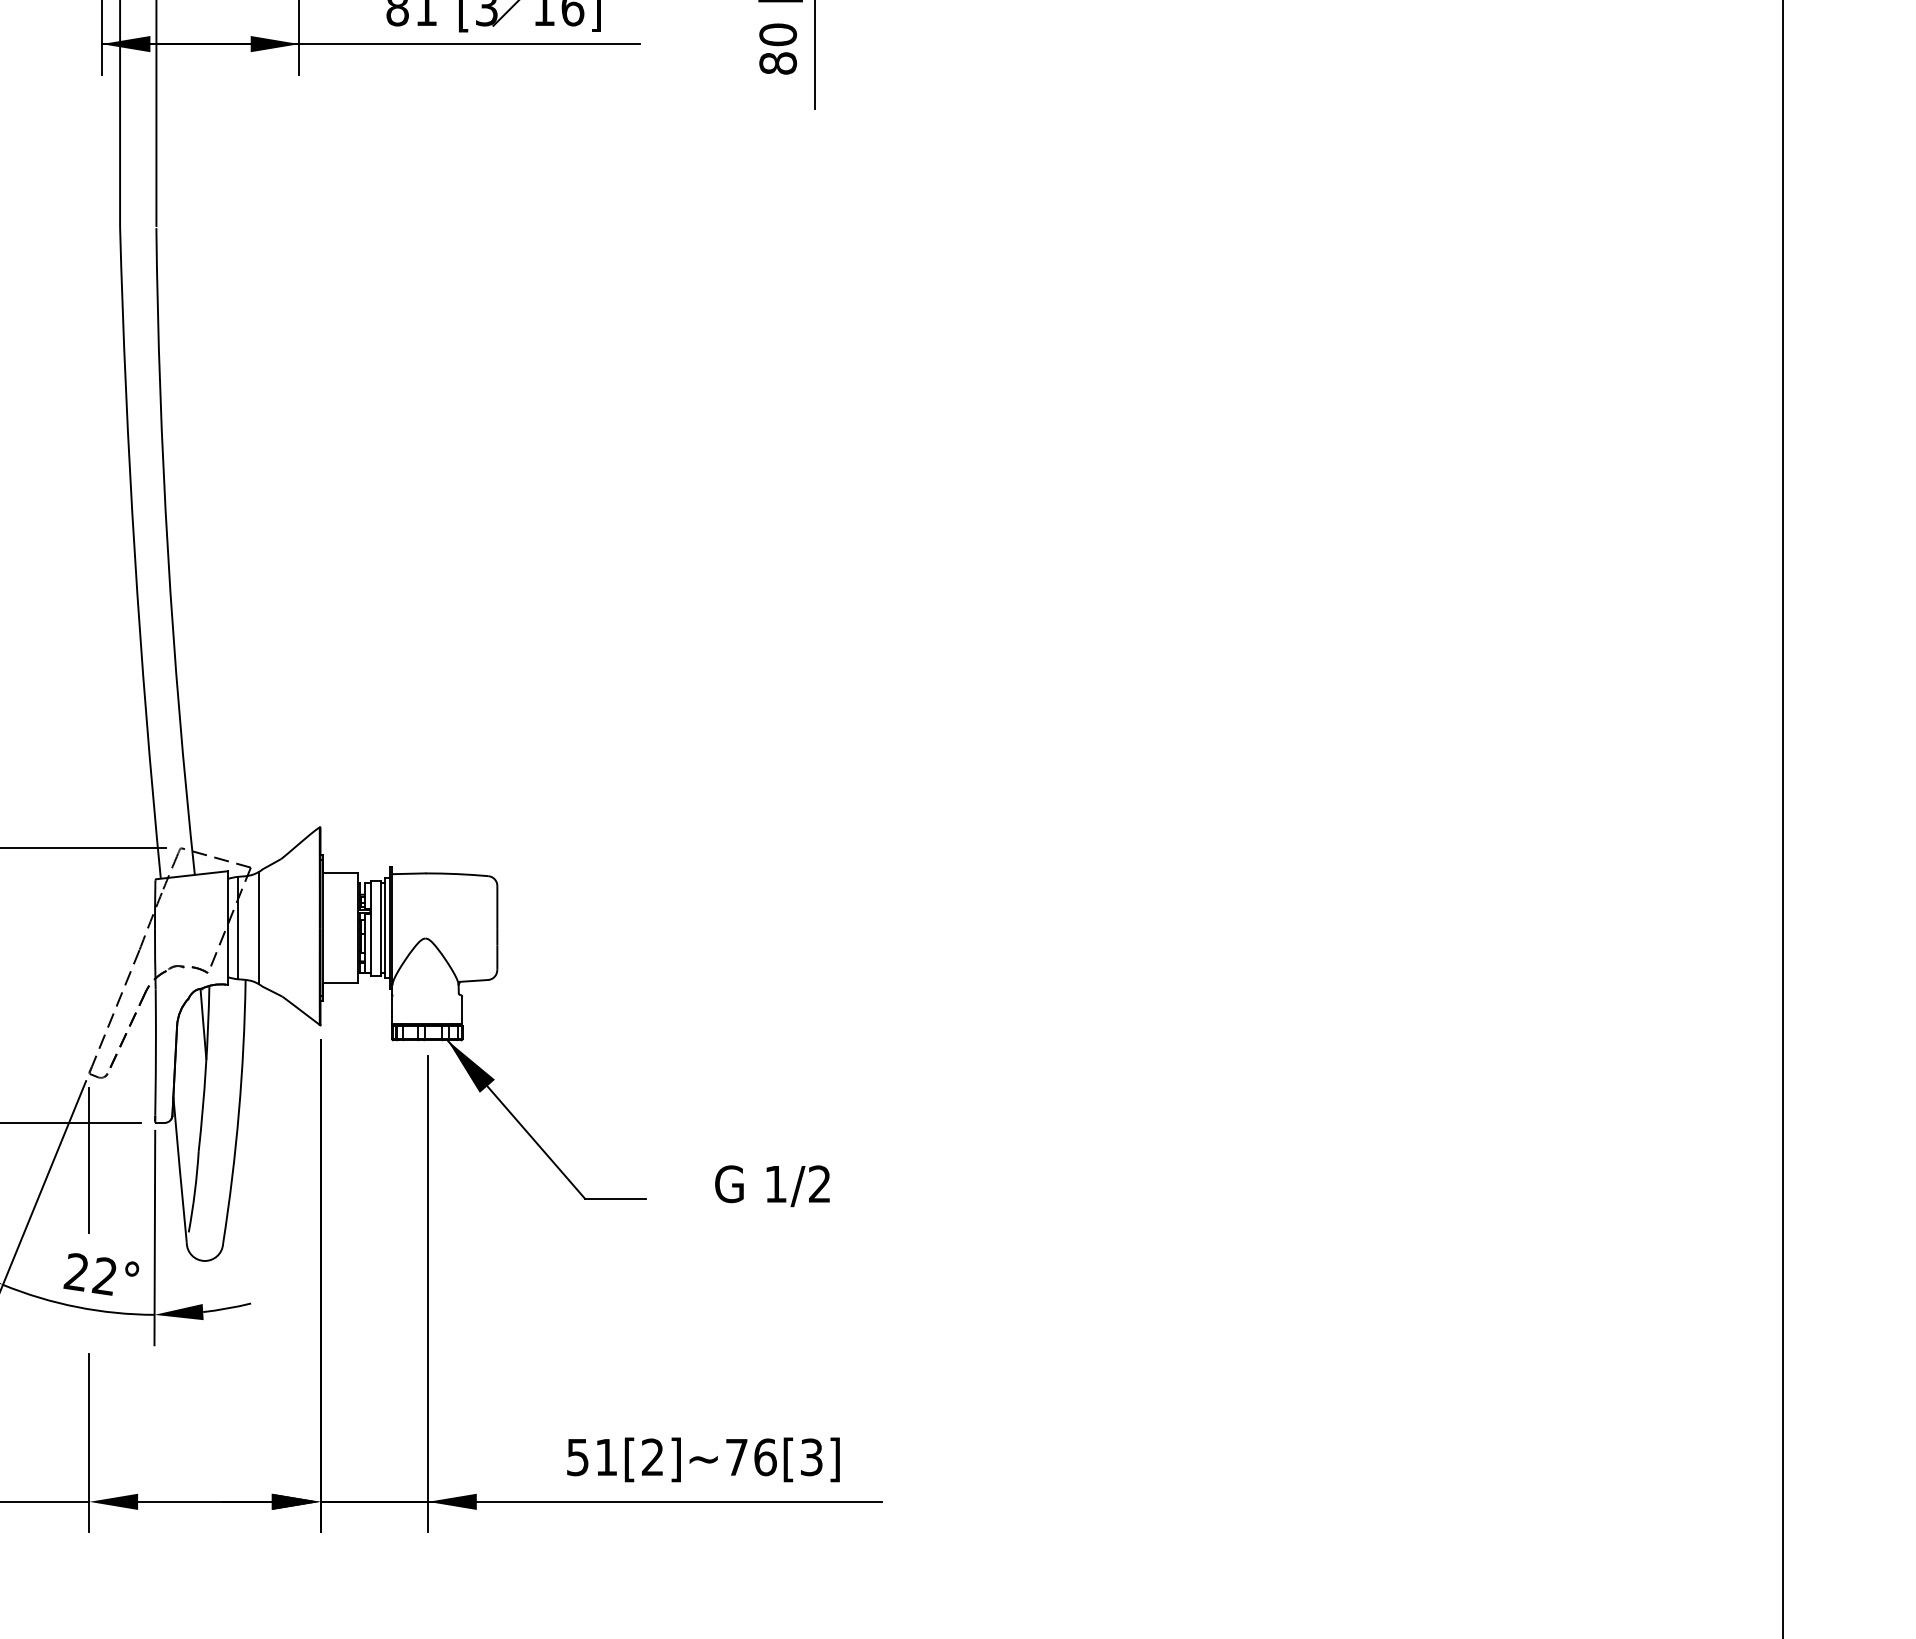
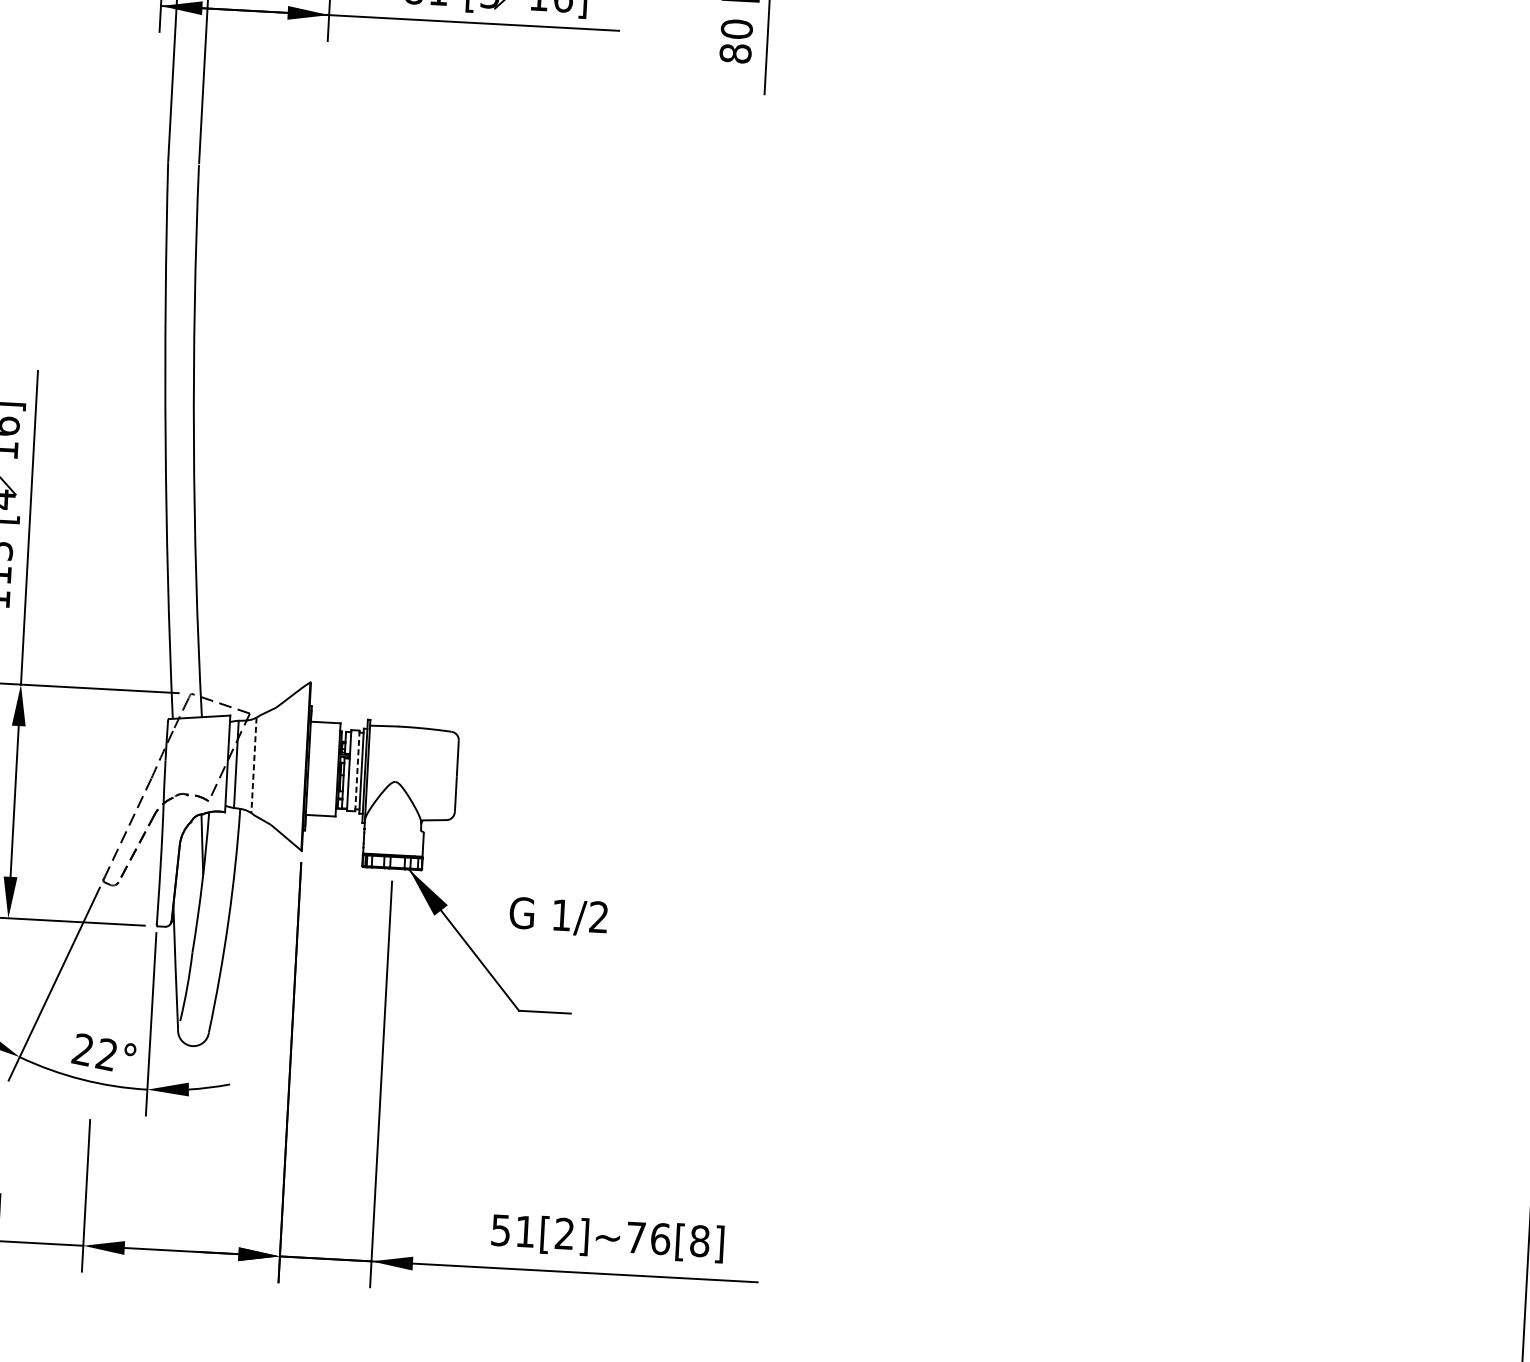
line: (258, 928) -> (253, 765), solid -> dashed
line: (380, 928) -> (357, 771), solid -> dashed
line: (89, 1160) -> (99, 955), removed
text: (772, 1186) -> (558, 917), moved
text: (811, 1457) -> (699, 1241), 51[2]~76[3] -> 51[2]~76[8]

